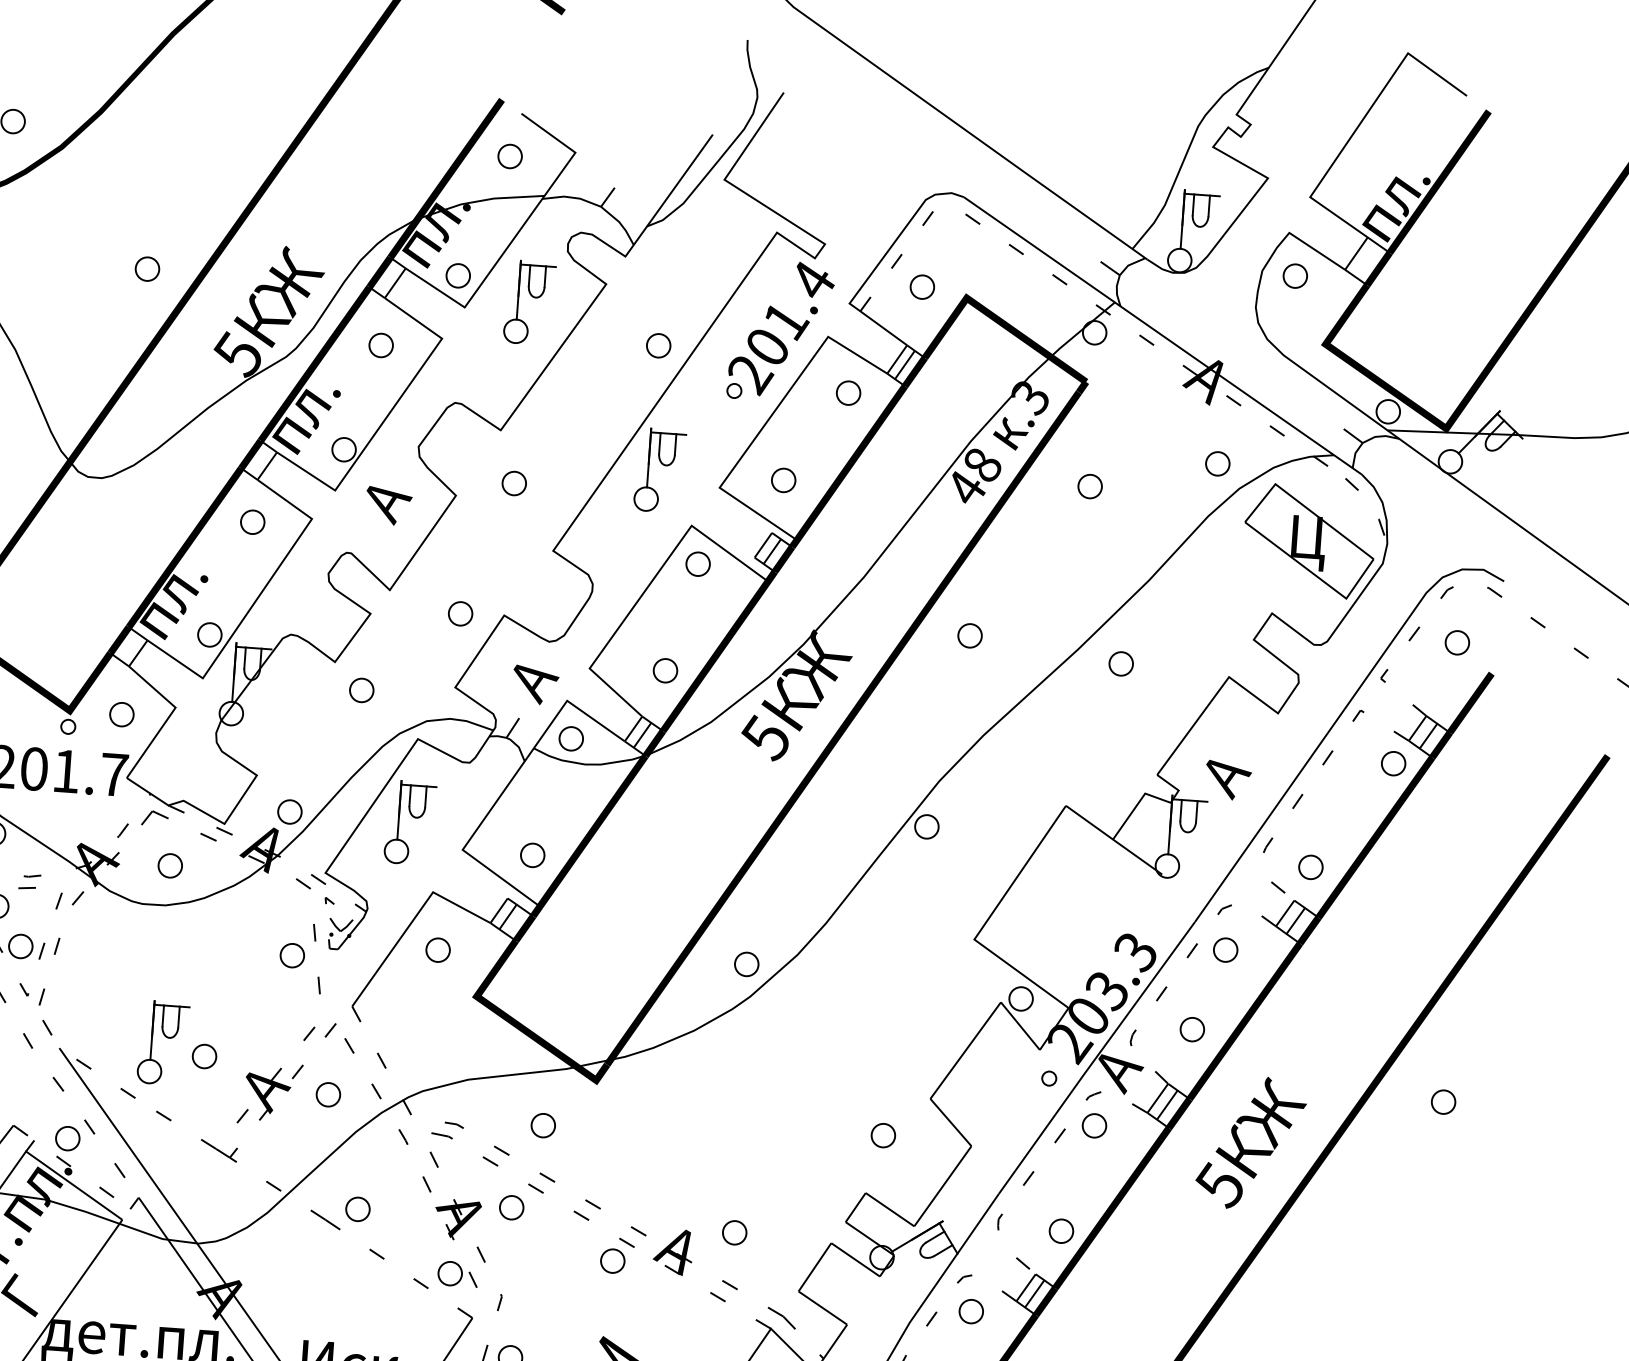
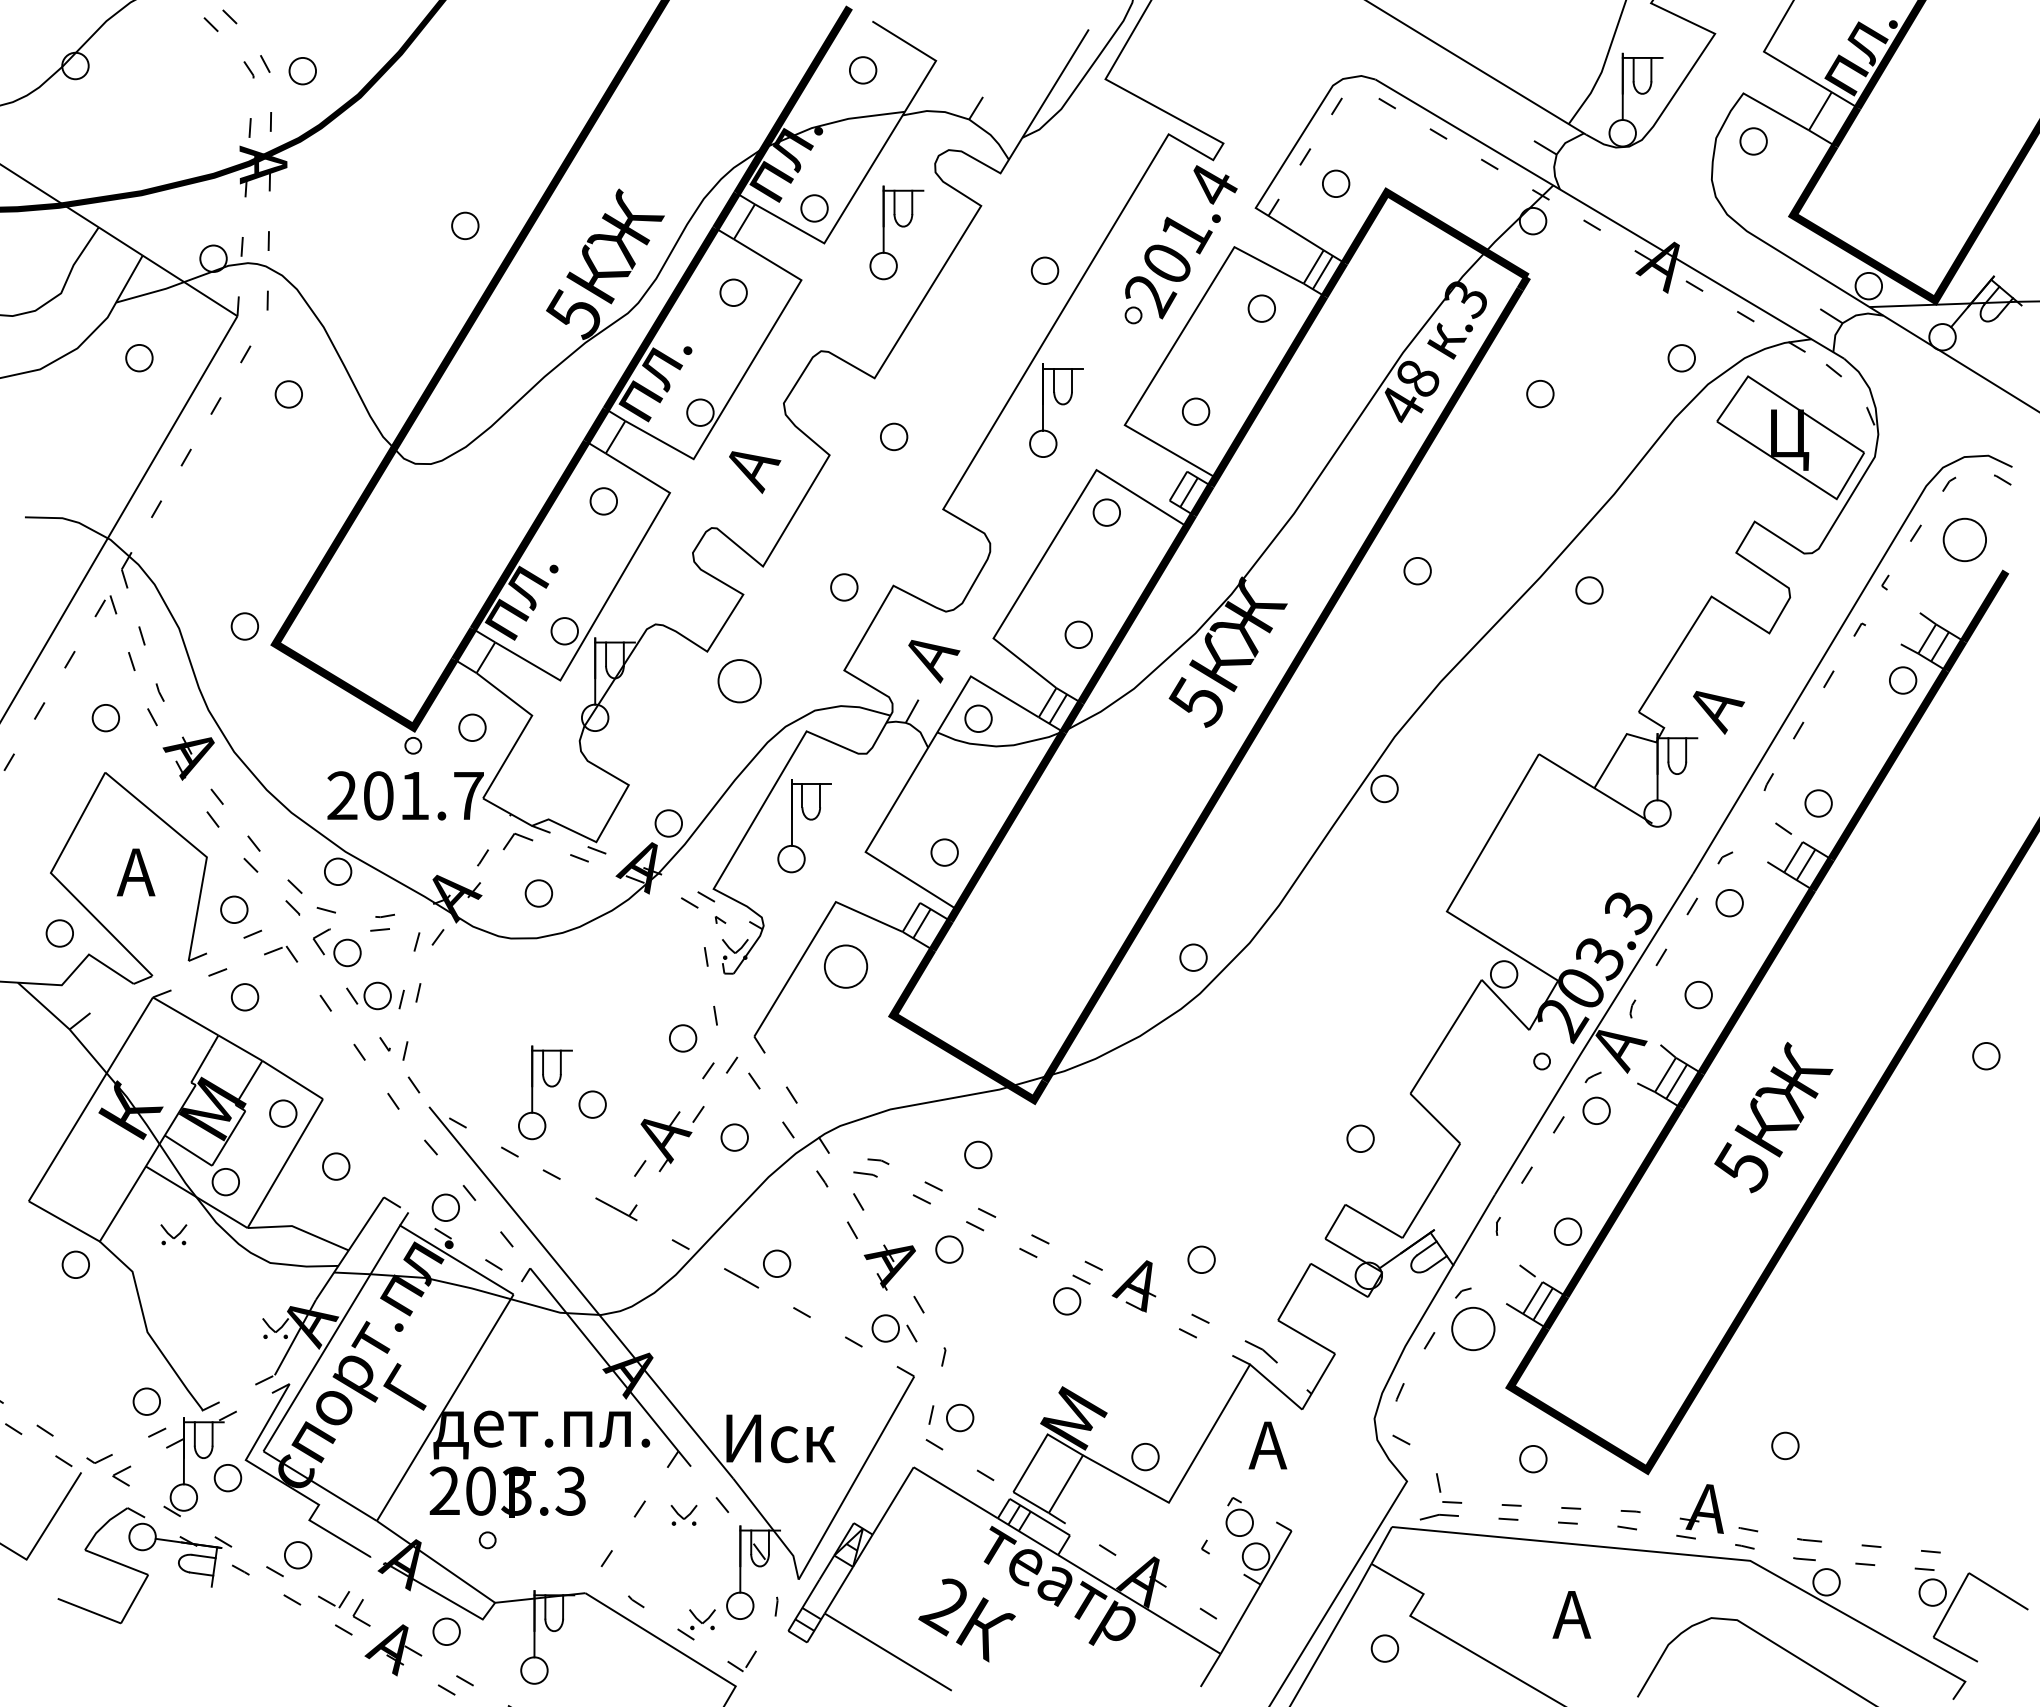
part: (1457, 642) -> (1964, 539), size x1.6
part: (361, 690) -> (739, 681), size x1.6
part: (438, 950) -> (846, 966), size x1.6
part: (292, 955) -> (683, 1038), moved
part: (971, 1311) -> (1473, 1329), size x1.6

